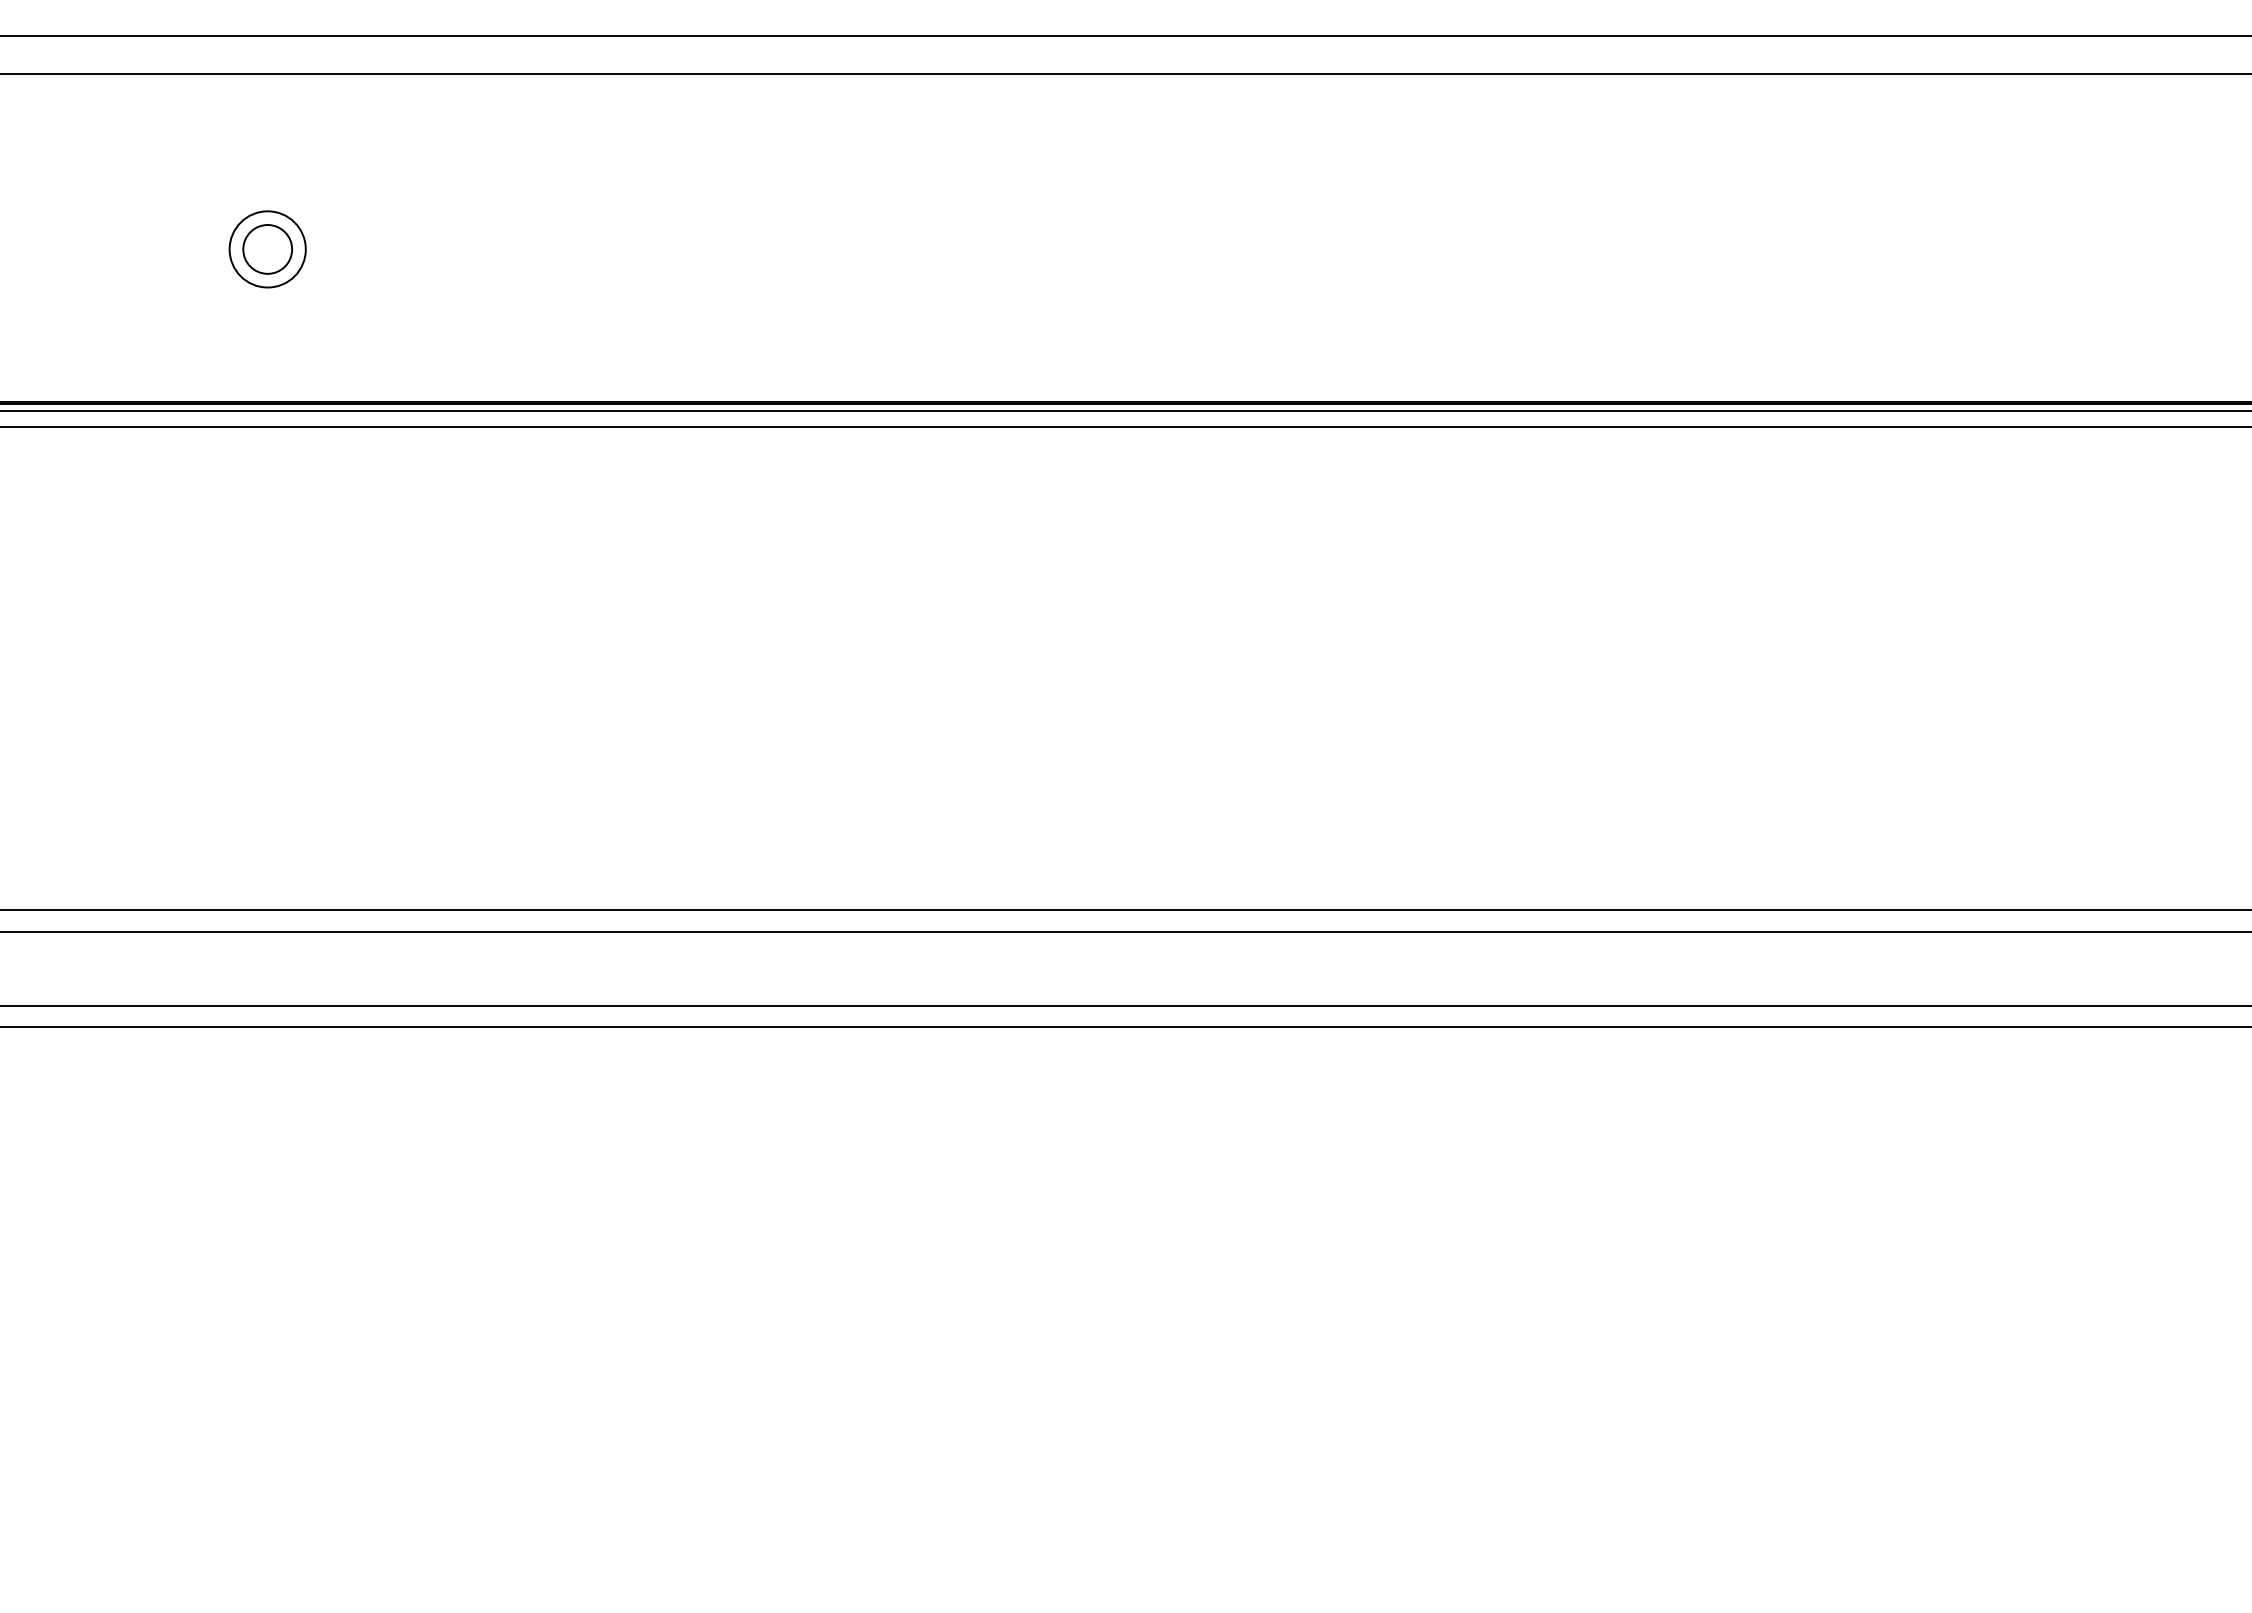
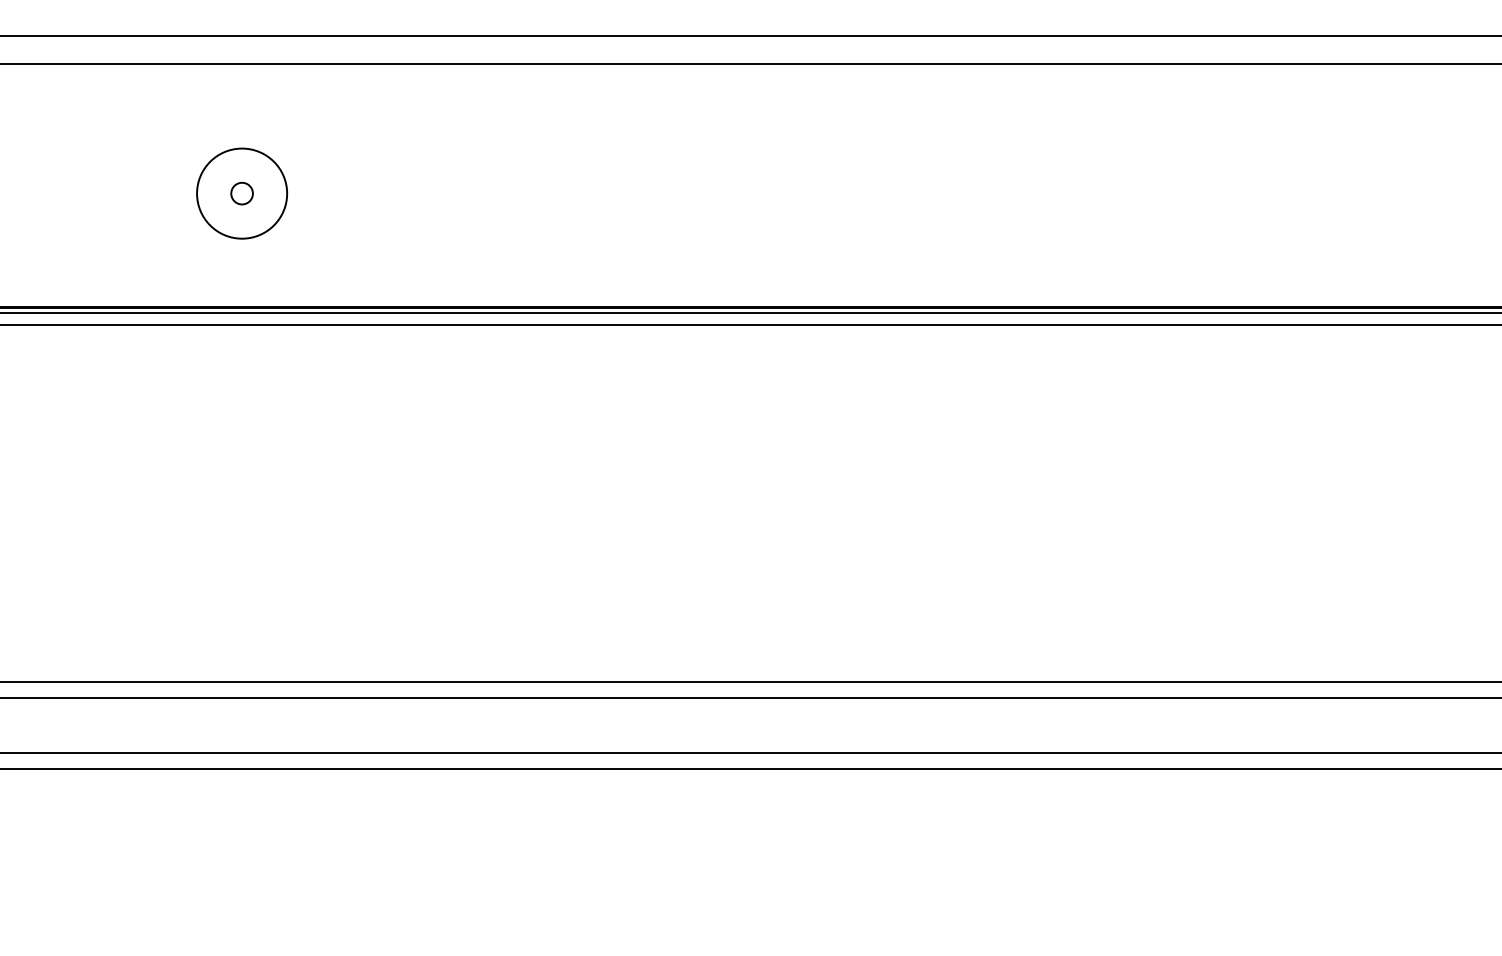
circle: (267, 249) -> (241, 193), size x0.6
circle: (267, 249) -> (241, 193), size x1.6

